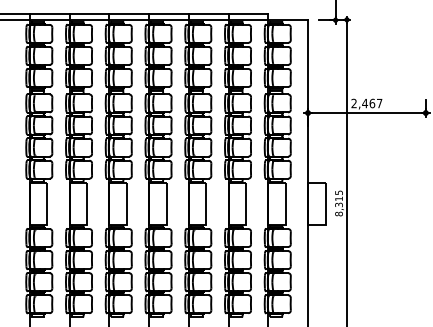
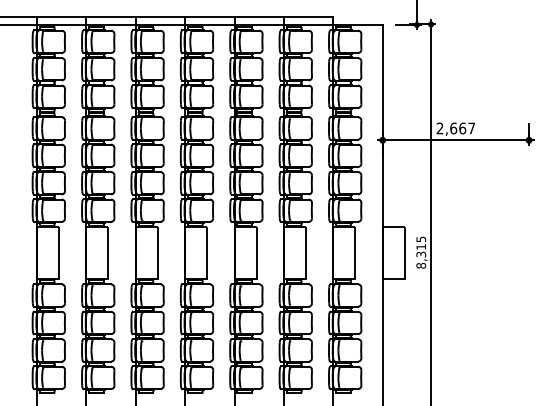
text: (364, 103) -> (453, 128), 2,467 -> 2,667

